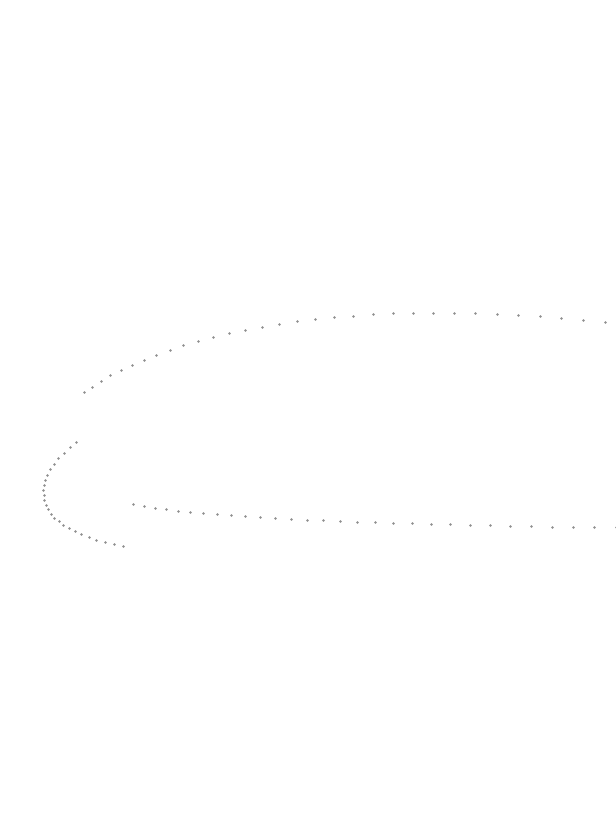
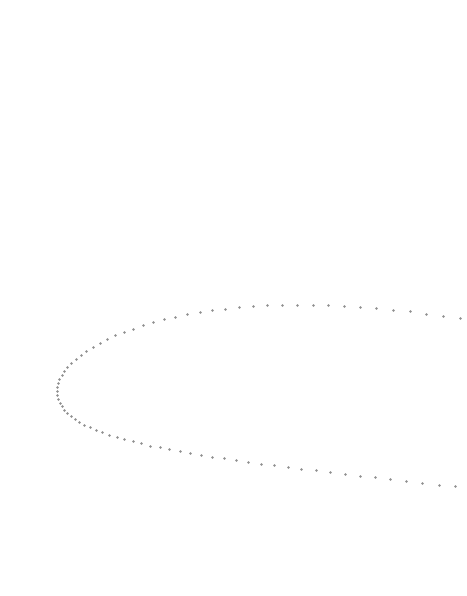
part: (59, 520) -> (67, 412), moved

